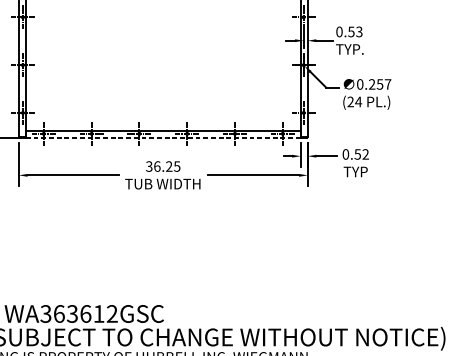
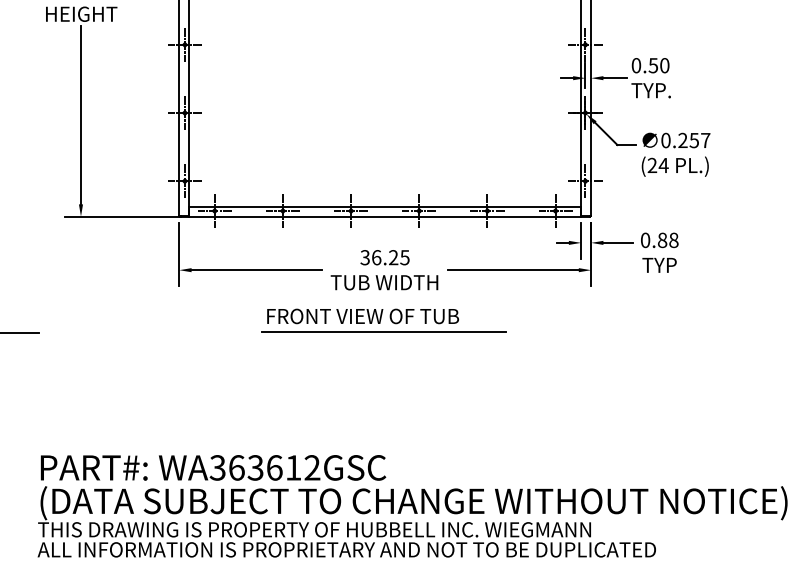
text: (359, 31) -> (664, 65), 0.53 -> 0.50
line: (163, 137) -> (385, 216), dashed -> solid
text: (361, 154) -> (667, 240), 0.52 -> 0.88
part: (162, 210) -> (383, 320), added

